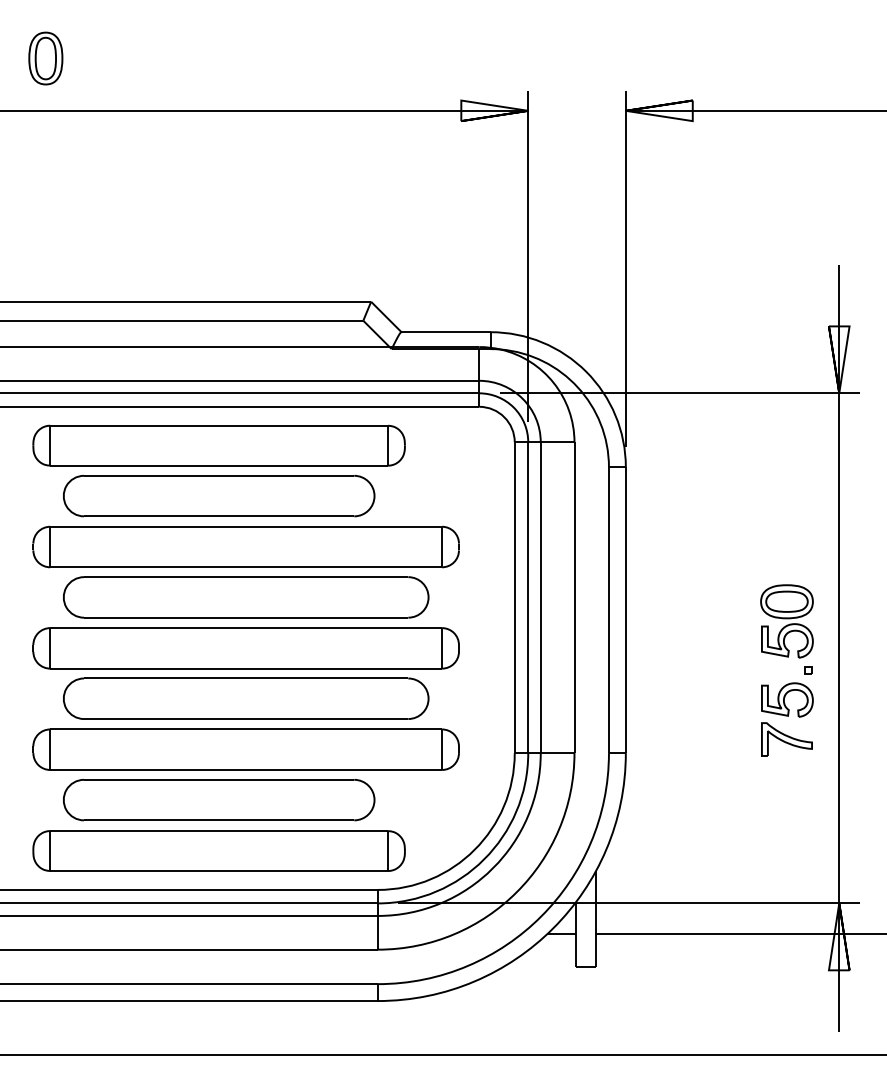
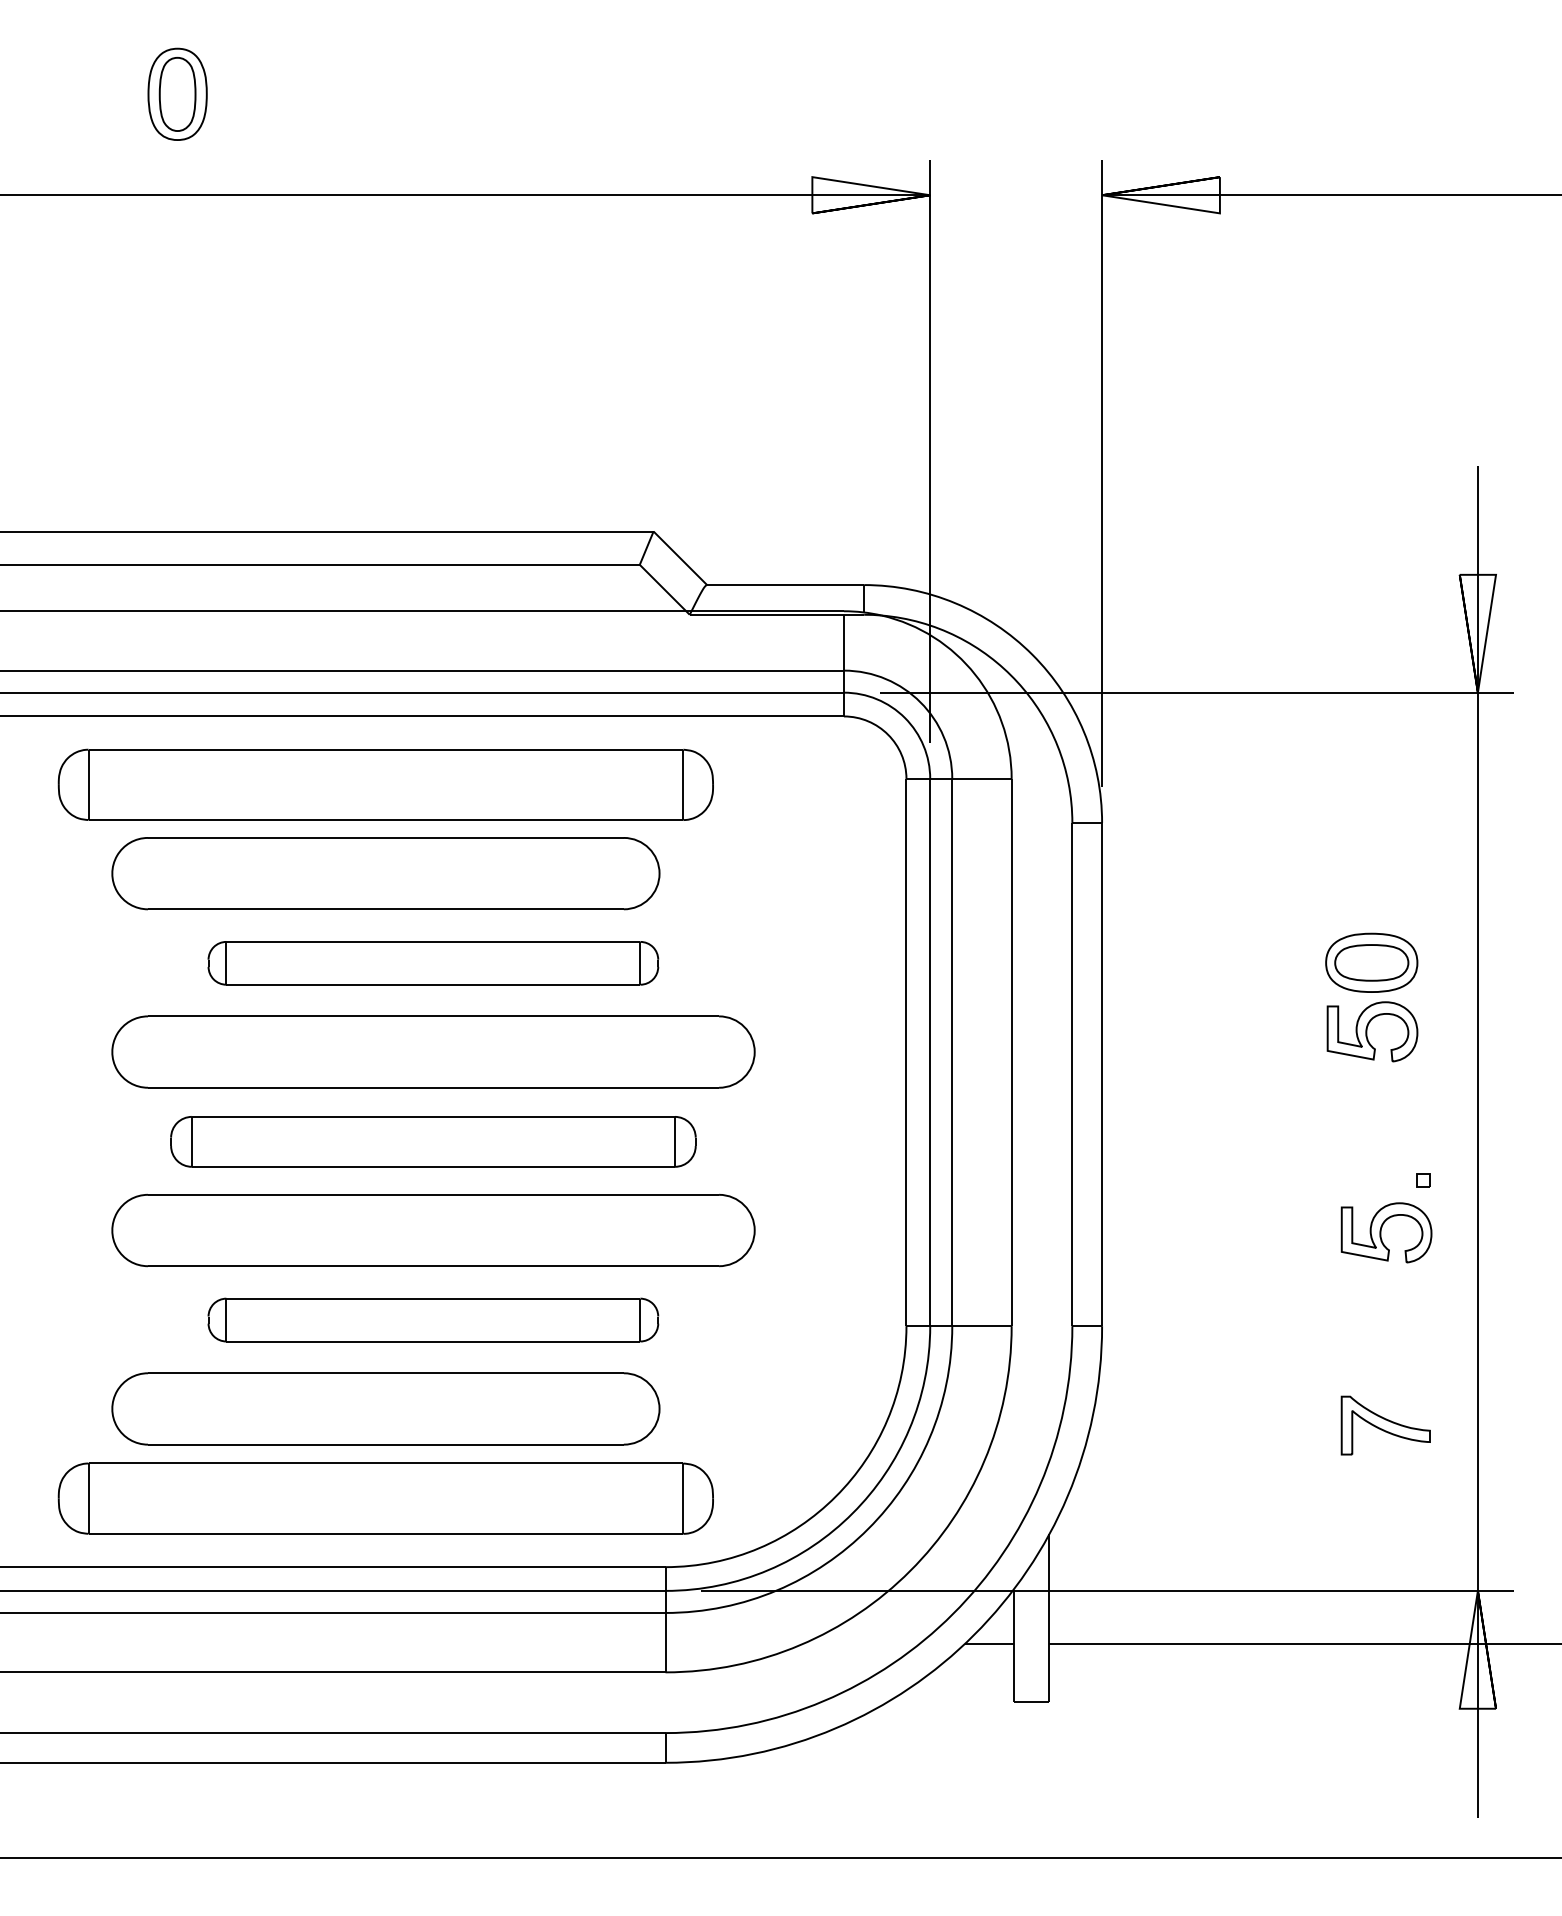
part: (45, 58) -> (177, 94), moved
part: (245, 546) -> (432, 962), size x0.6
part: (786, 621) -> (1370, 997), moved
part: (245, 648) -> (432, 1142), size x0.7
part: (786, 739) -> (1384, 1425), moved
part: (245, 749) -> (432, 1319), size x0.6

